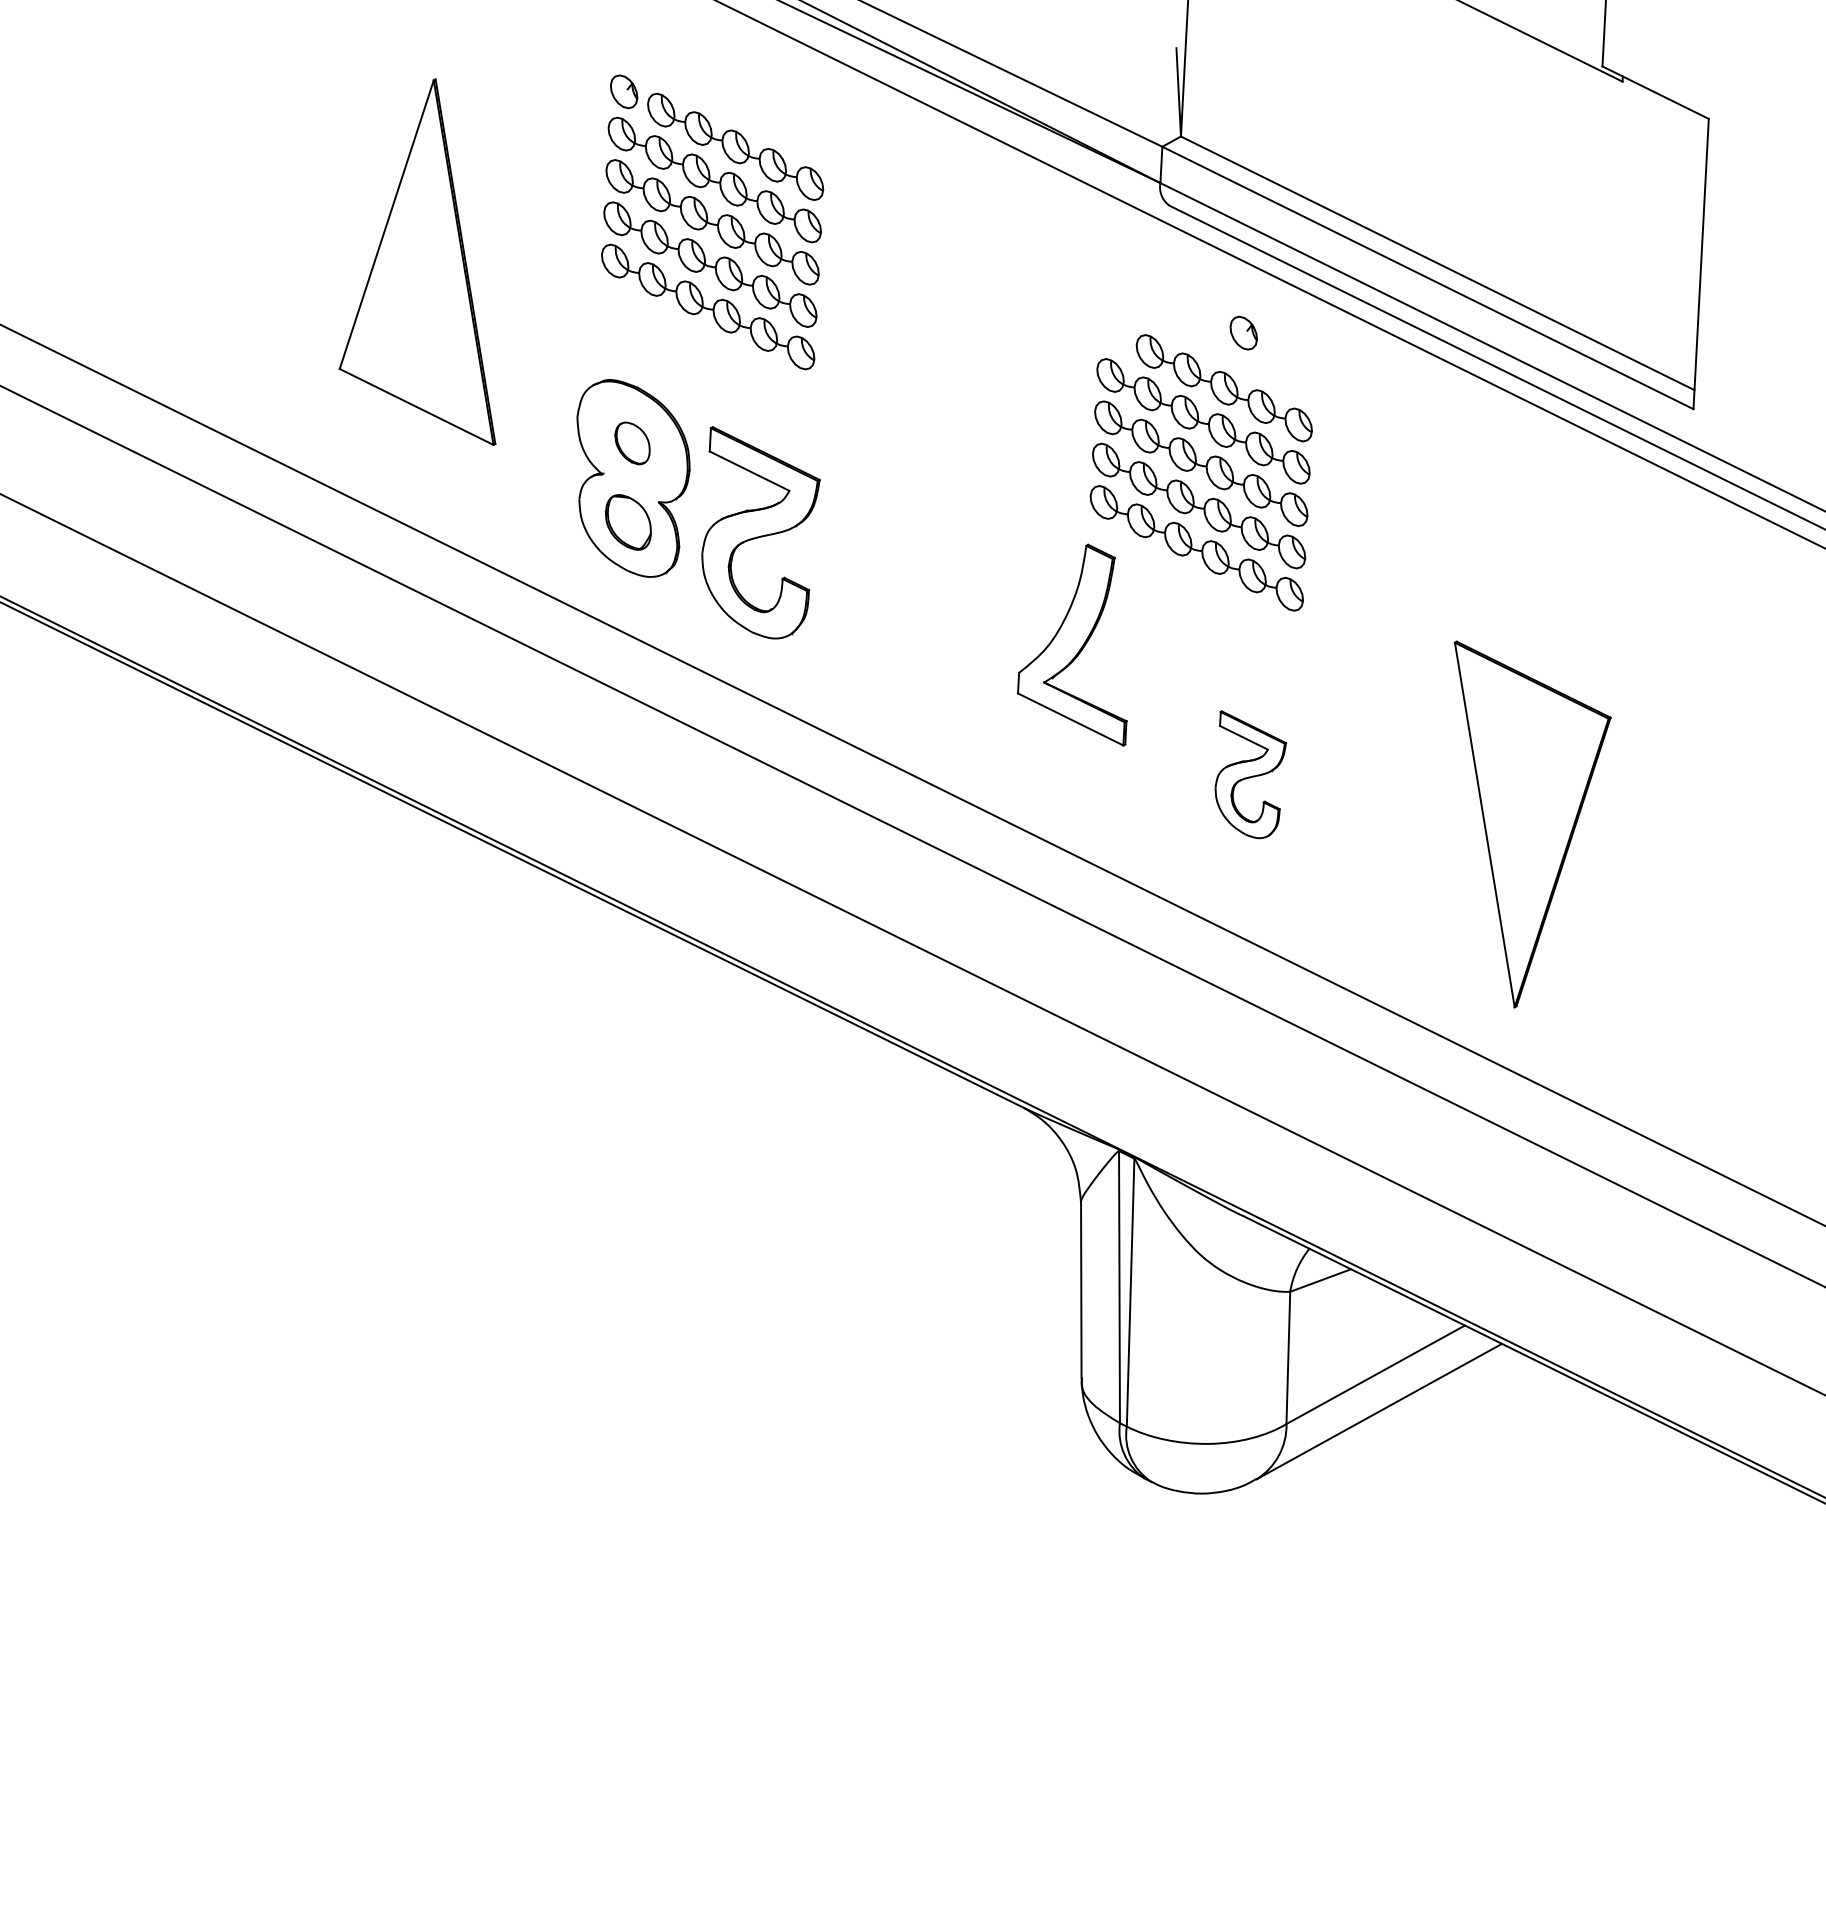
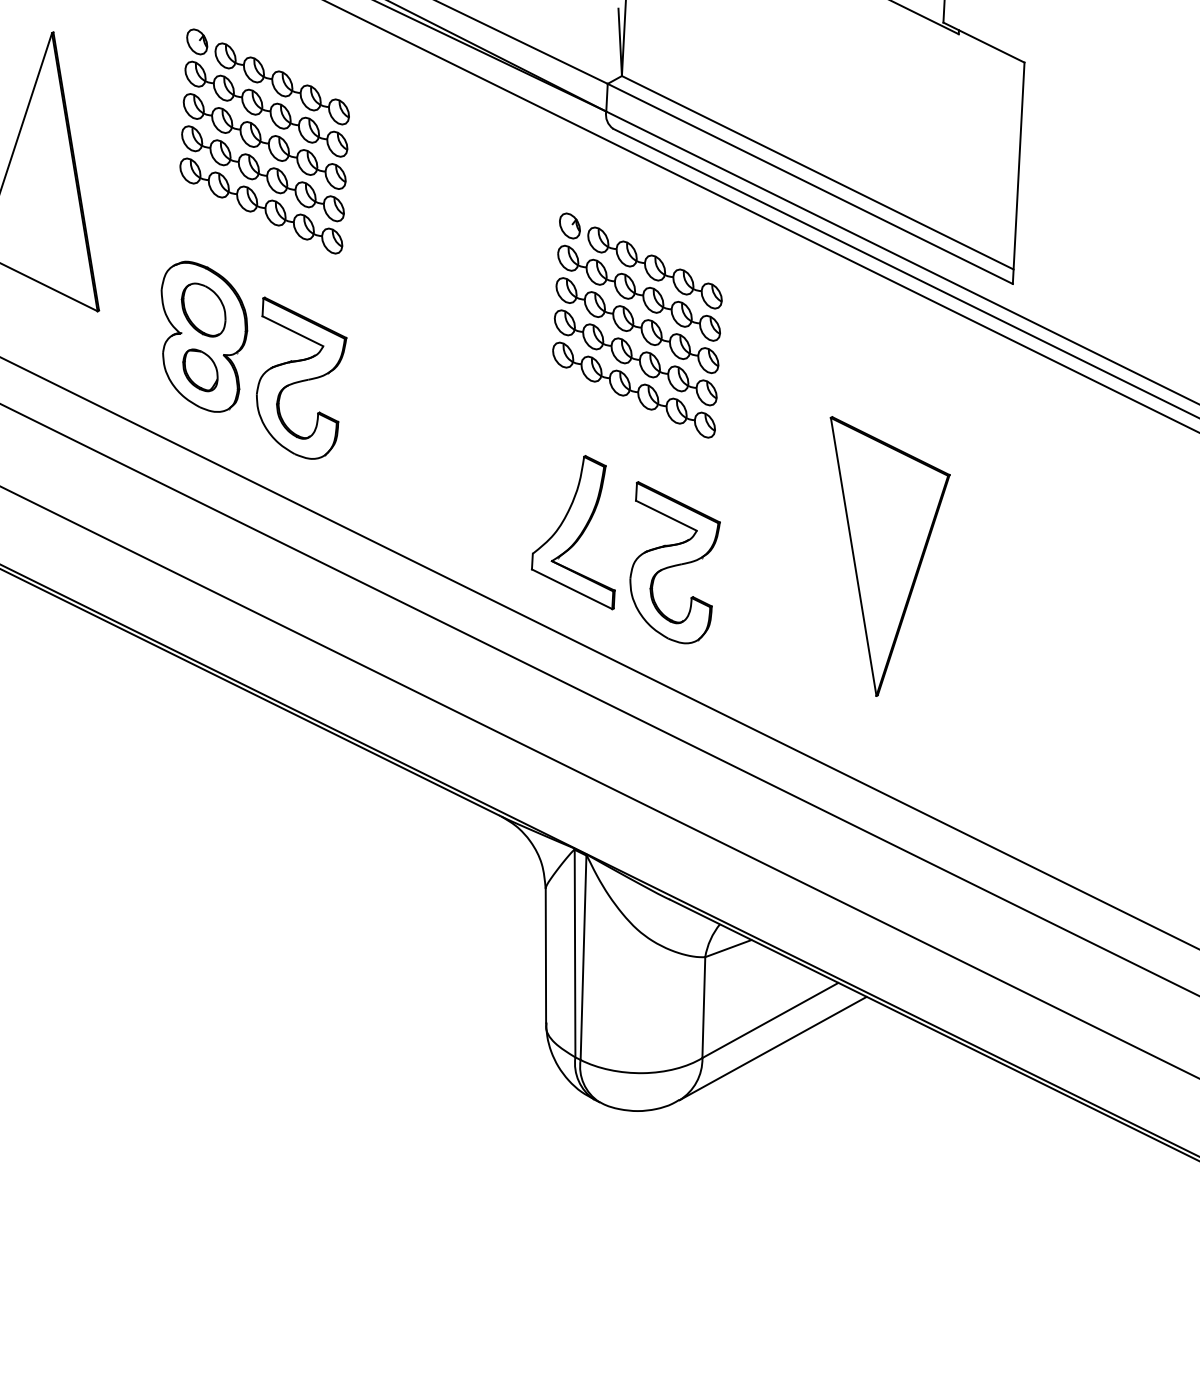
part: (1243, 332) -> (569, 225), moved
part: (632, 443) -> (203, 310), size x1.67
part: (1072, 644) -> (573, 532), moved
part: (1250, 774) -> (674, 562), size x1.67
part: (1532, 824) -> (890, 556), moved

